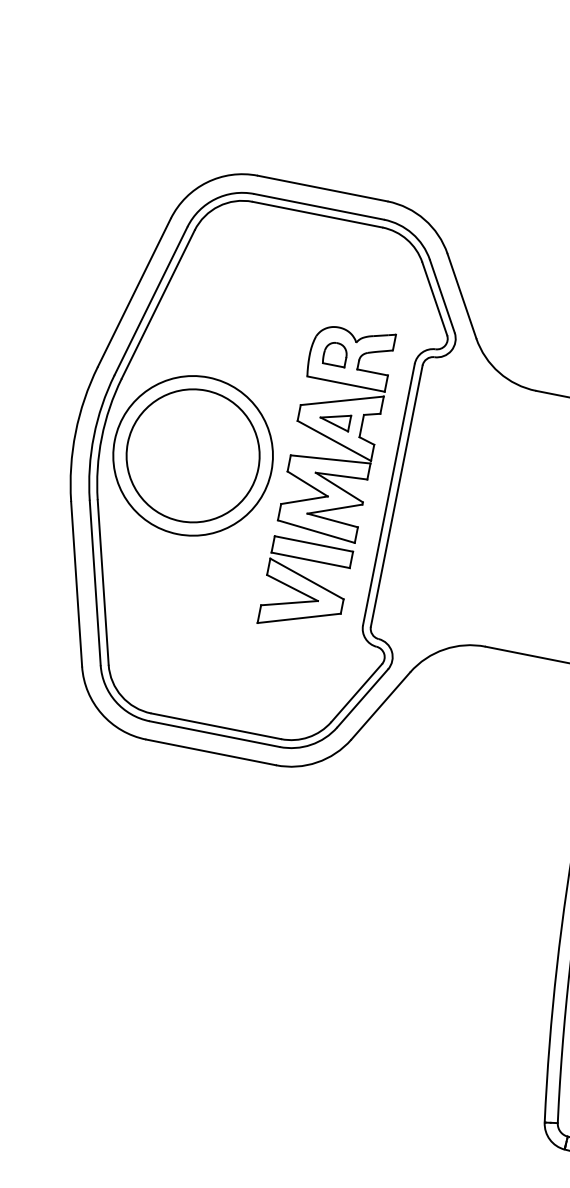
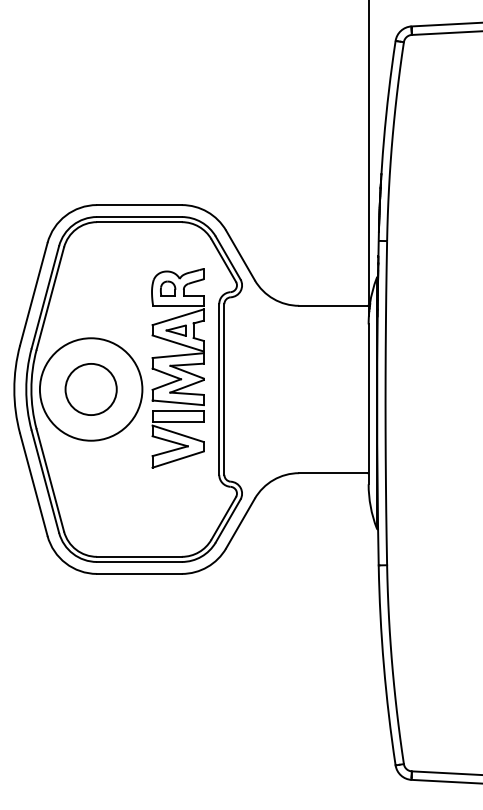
circle: (192, 455) -> (90, 389), size x0.6
part: (325, 478) -> (177, 368), moved

